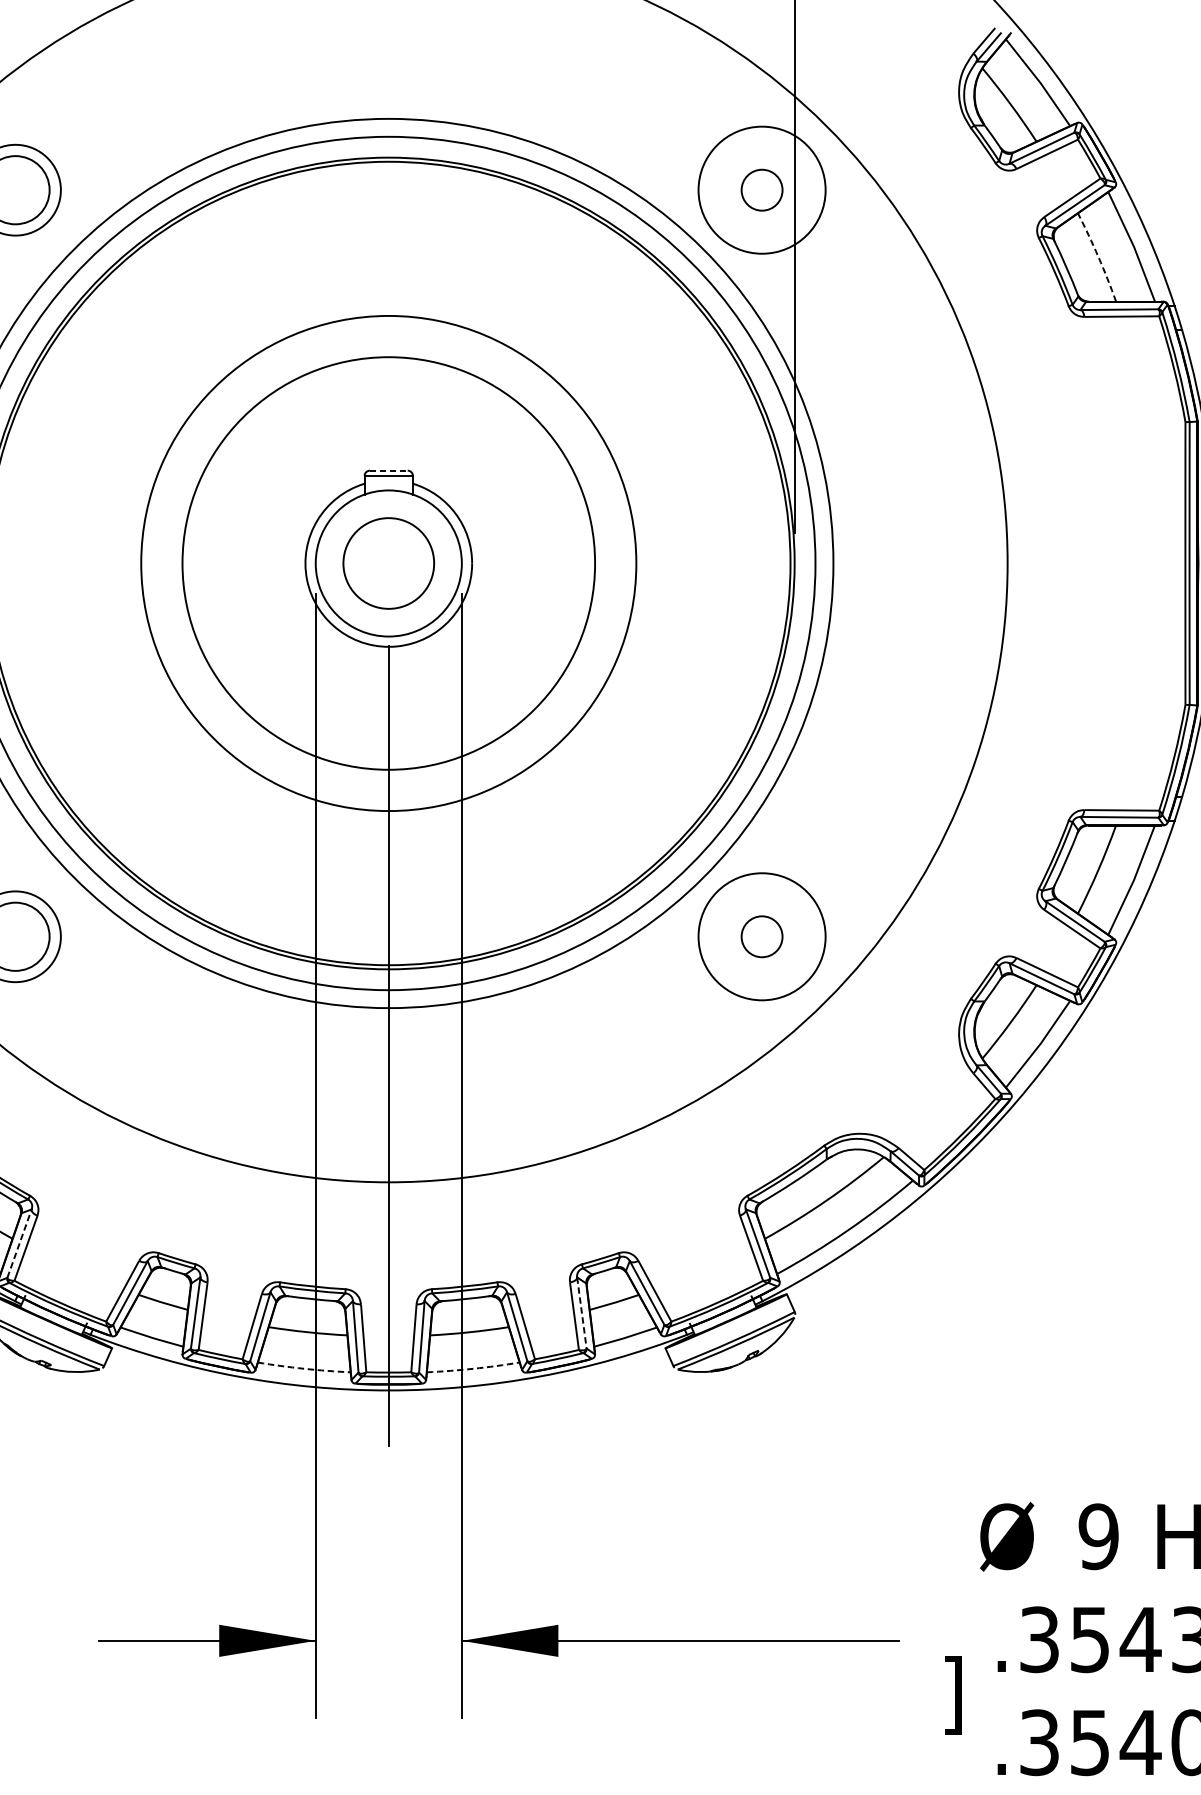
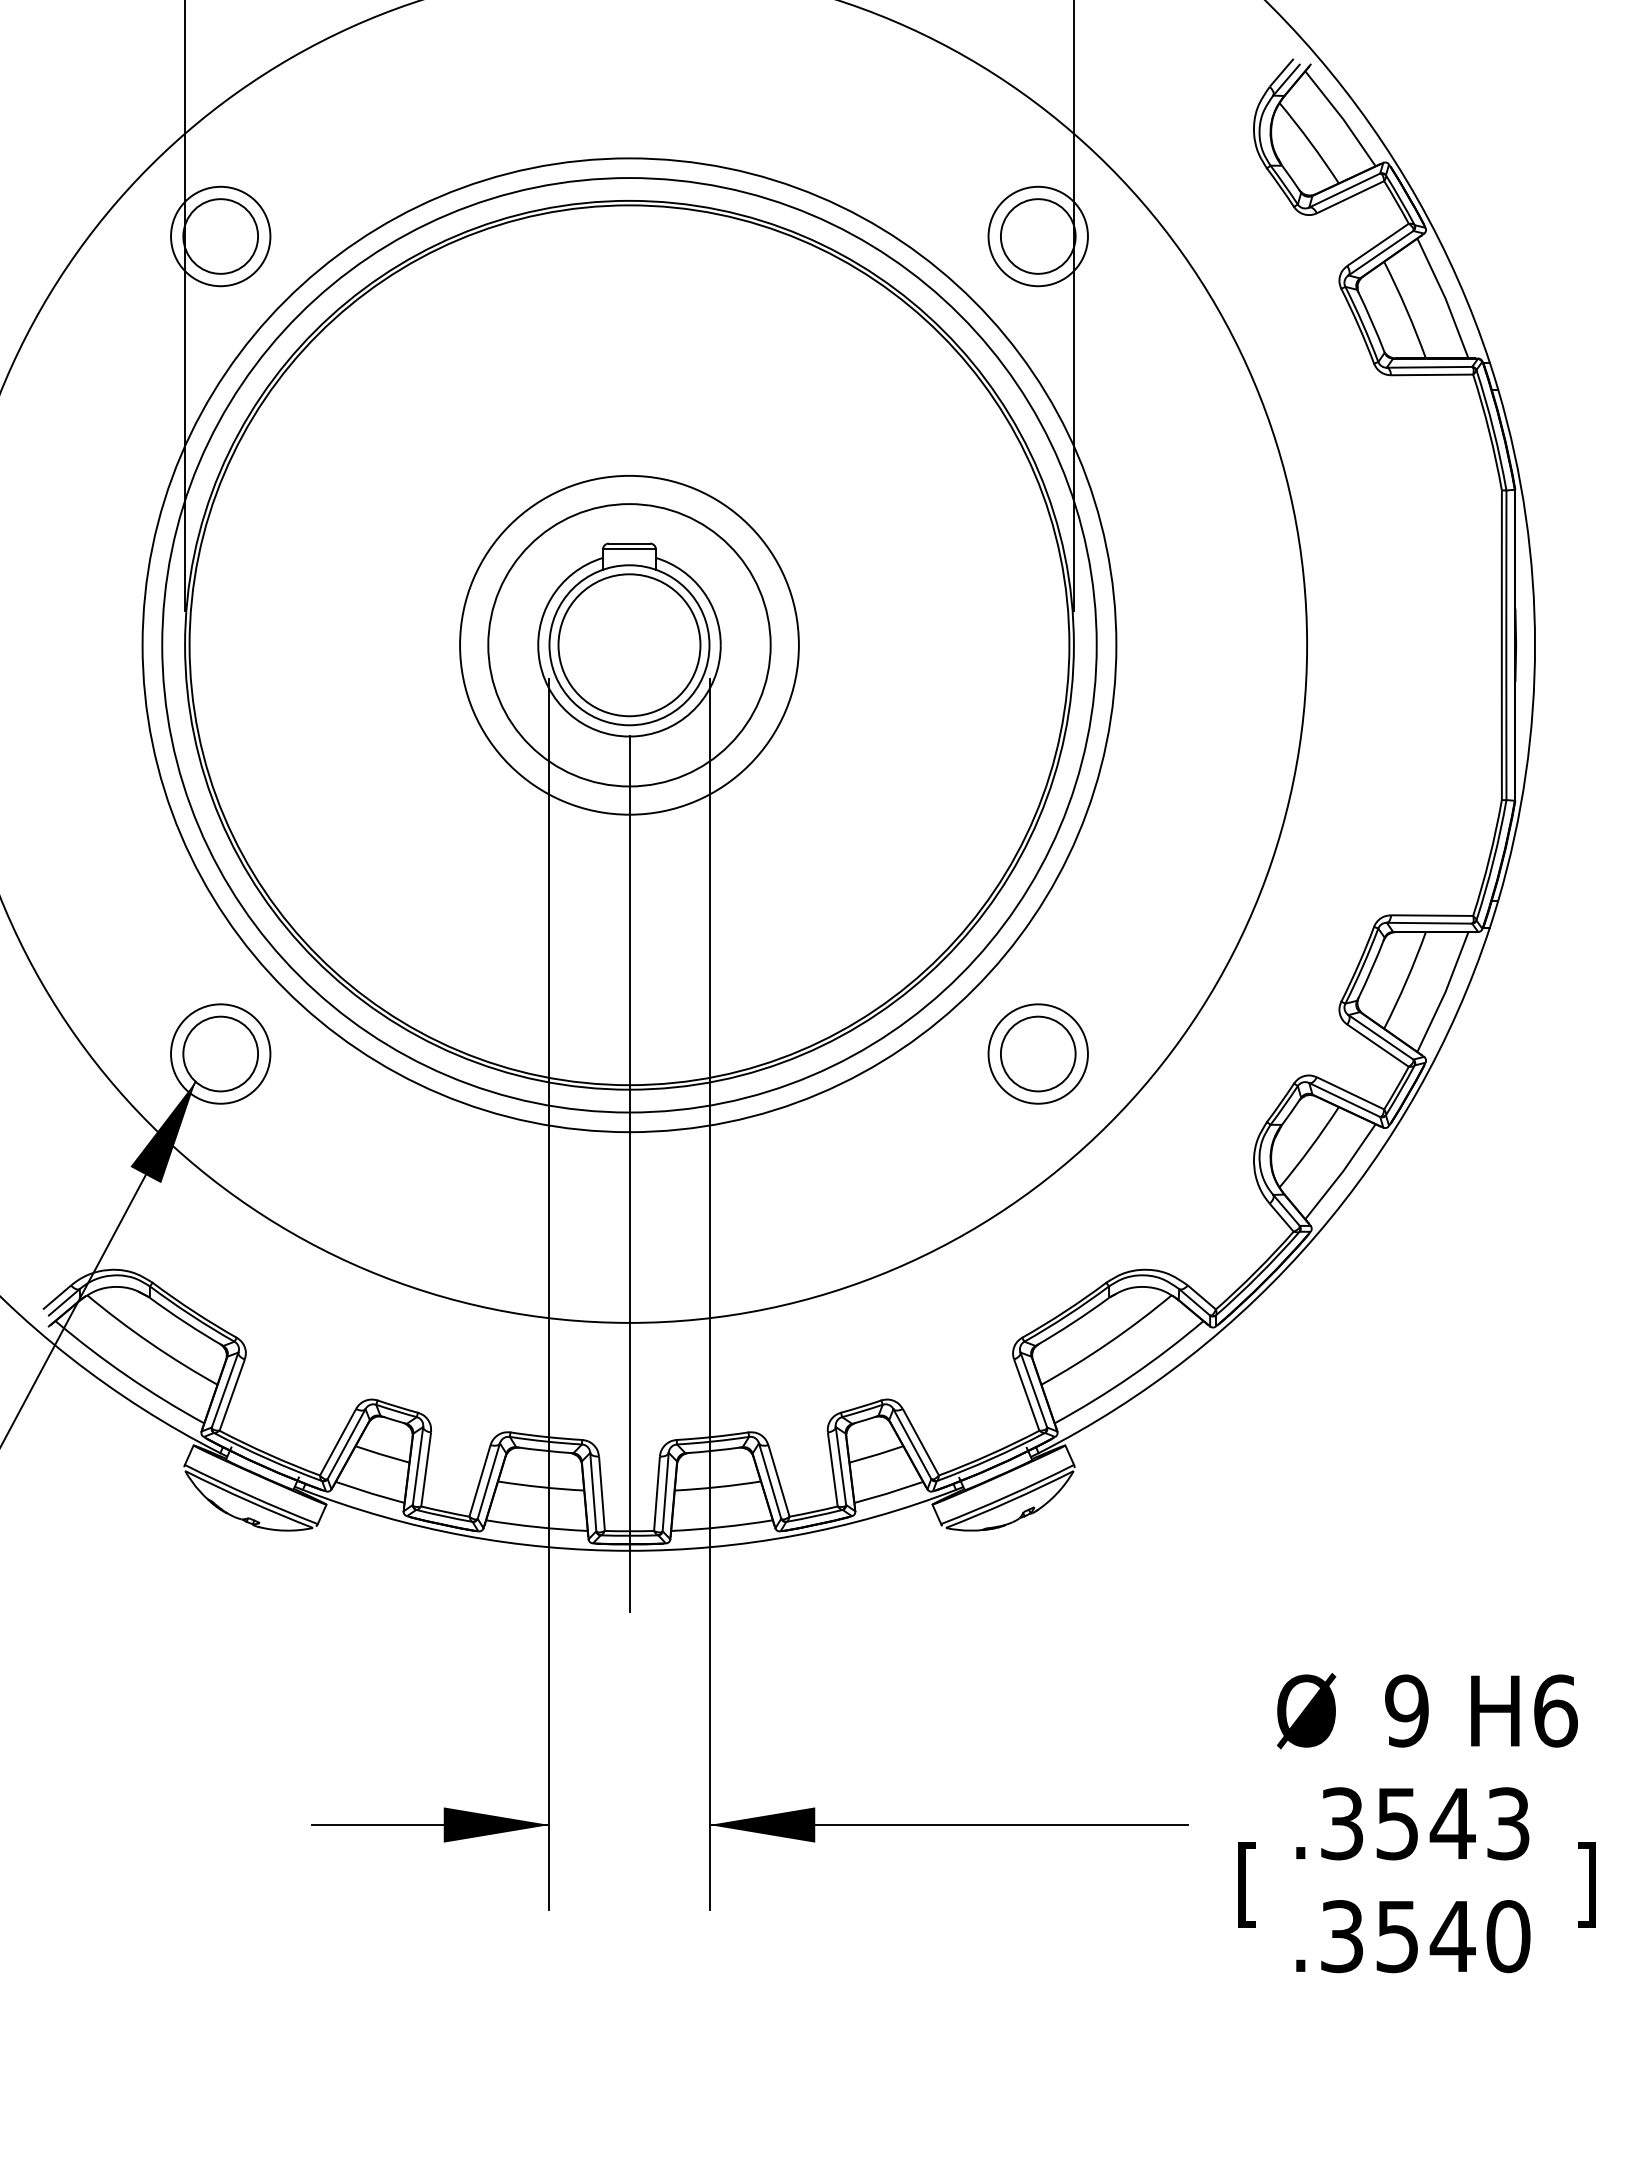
circle: (761, 190) -> (1037, 236), size x0.71
circle: (761, 190) -> (1037, 236), size x1.67
arc: (1098, 256) -> (1406, 309), dashed -> solid
line: (388, 470) -> (629, 543), dashed -> solid
circle: (388, 562) -> (629, 644), size x0.62
circle: (388, 563) -> (629, 645), size x0.62
circle: (388, 563) -> (629, 645), size x1.43
circle: (761, 936) -> (1037, 1053), size x0.71
circle: (761, 936) -> (1037, 1053), size x1.67
line: (19, 1244) -> (225, 1390), dashed -> solid
line: (582, 1313) -> (841, 1466), dashed -> solid
arc: (303, 1369) -> (536, 1527), dashed -> solid
arc: (473, 1369) -> (722, 1527), dashed -> solid
text: (953, 1695) -> (1247, 1884), ] -> [

